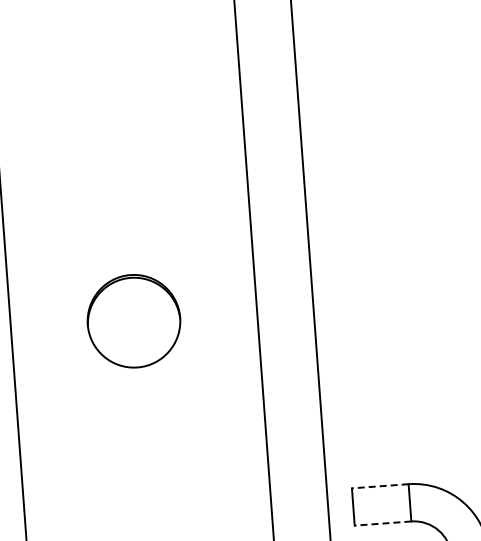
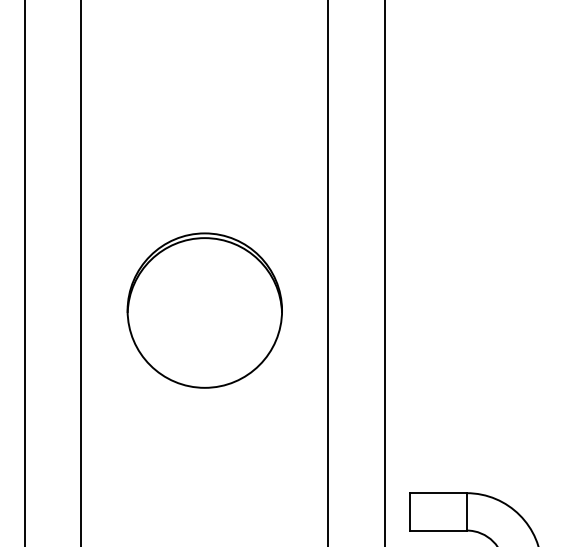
part: (133, 321) -> (204, 310), size x1.67
line: (379, 486) -> (437, 493), dashed -> solid
line: (382, 523) -> (437, 530), dashed -> solid

